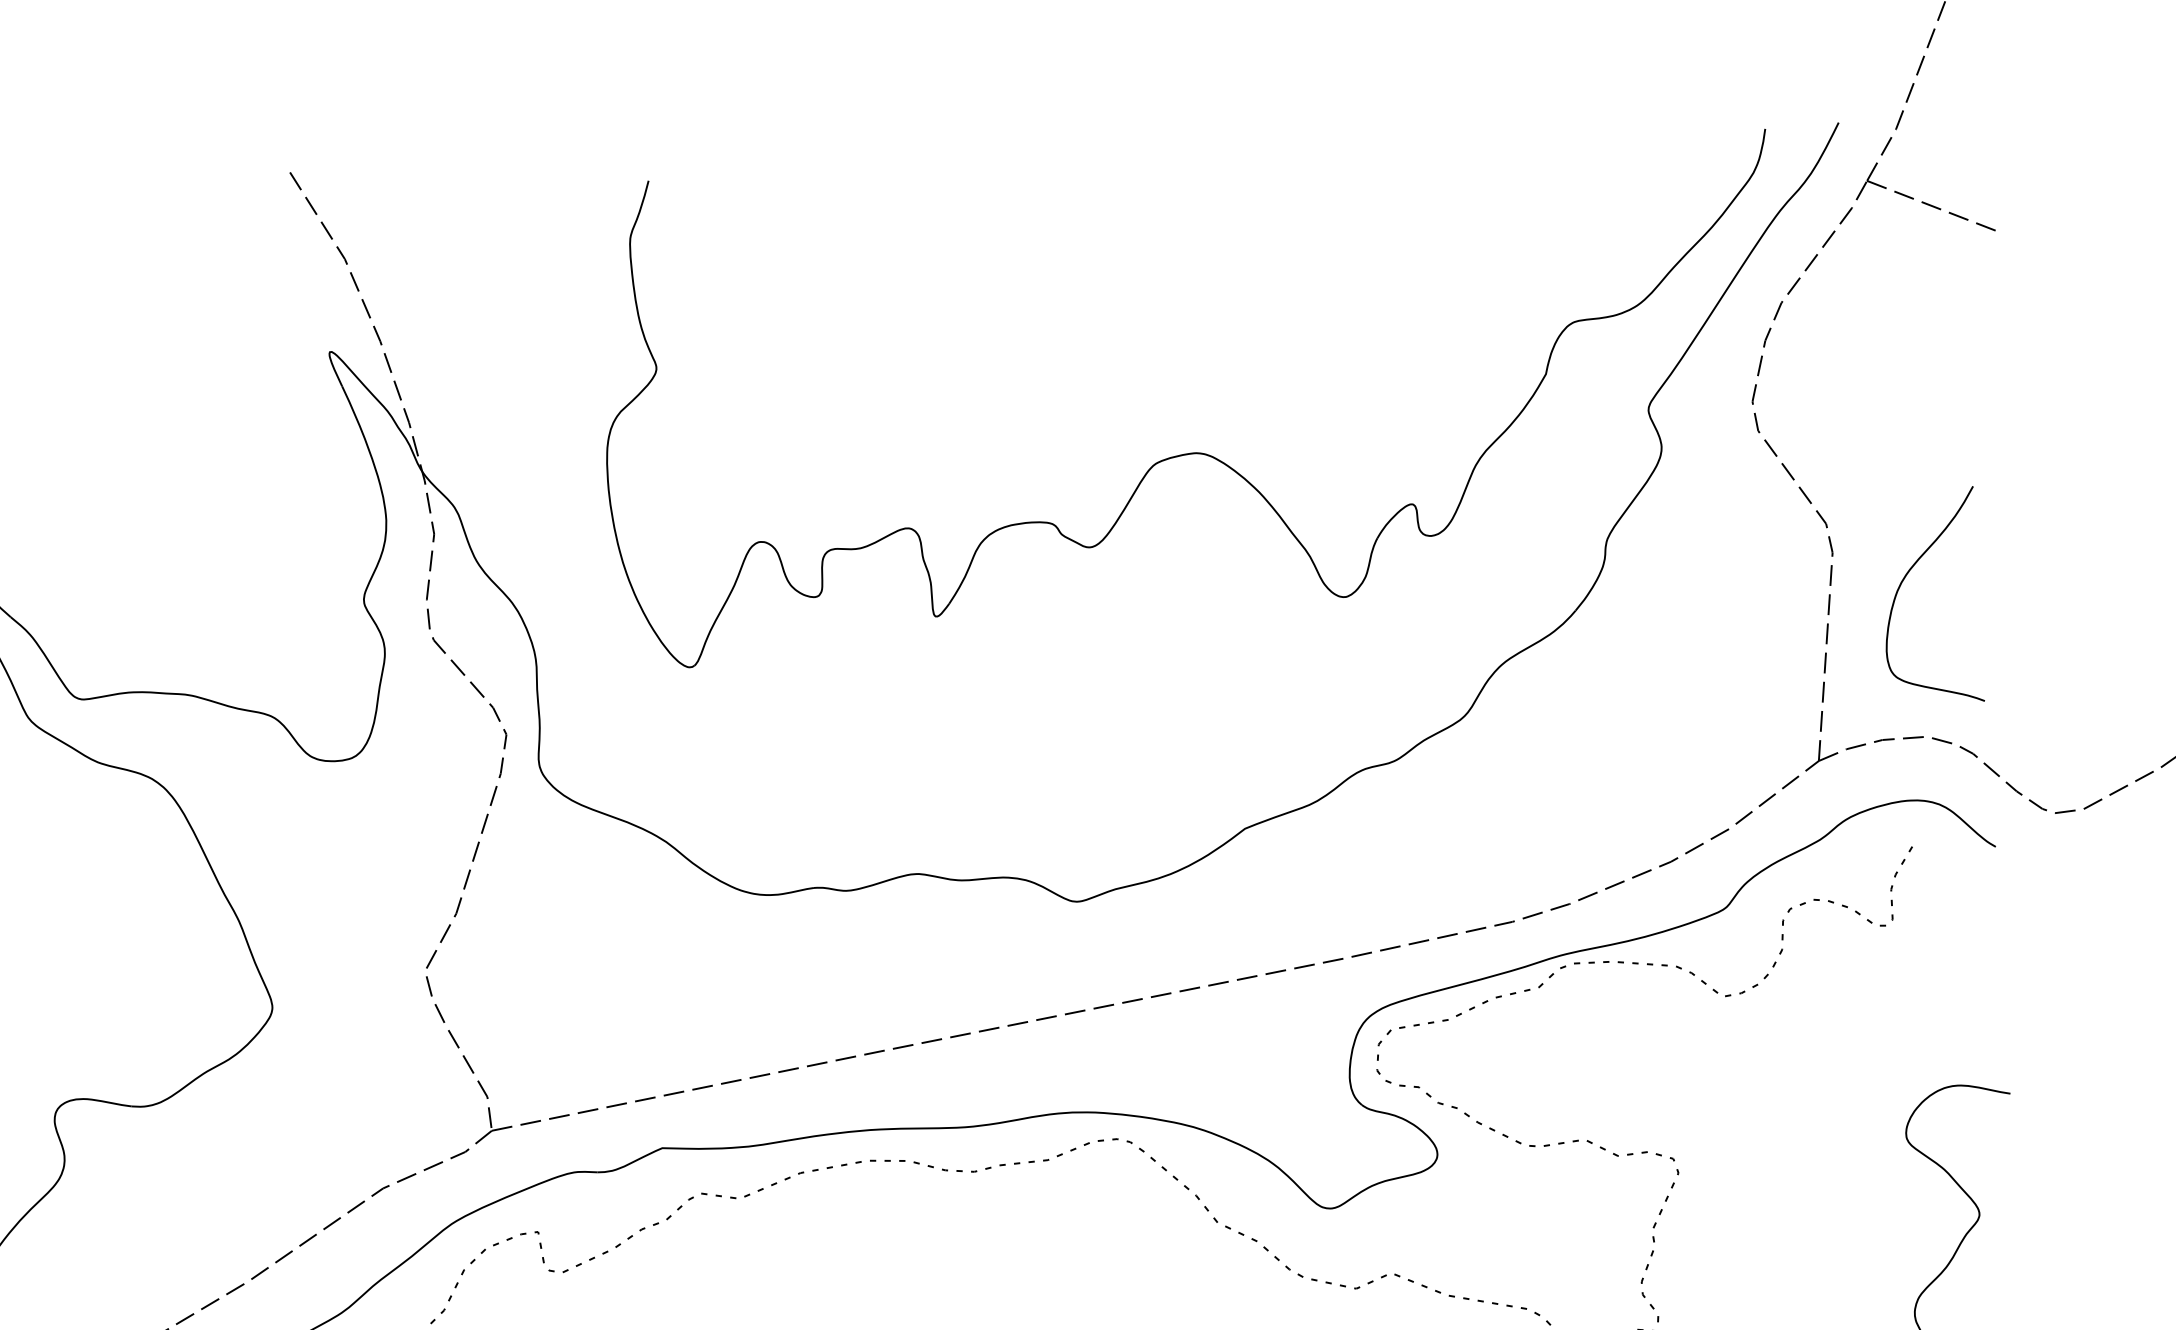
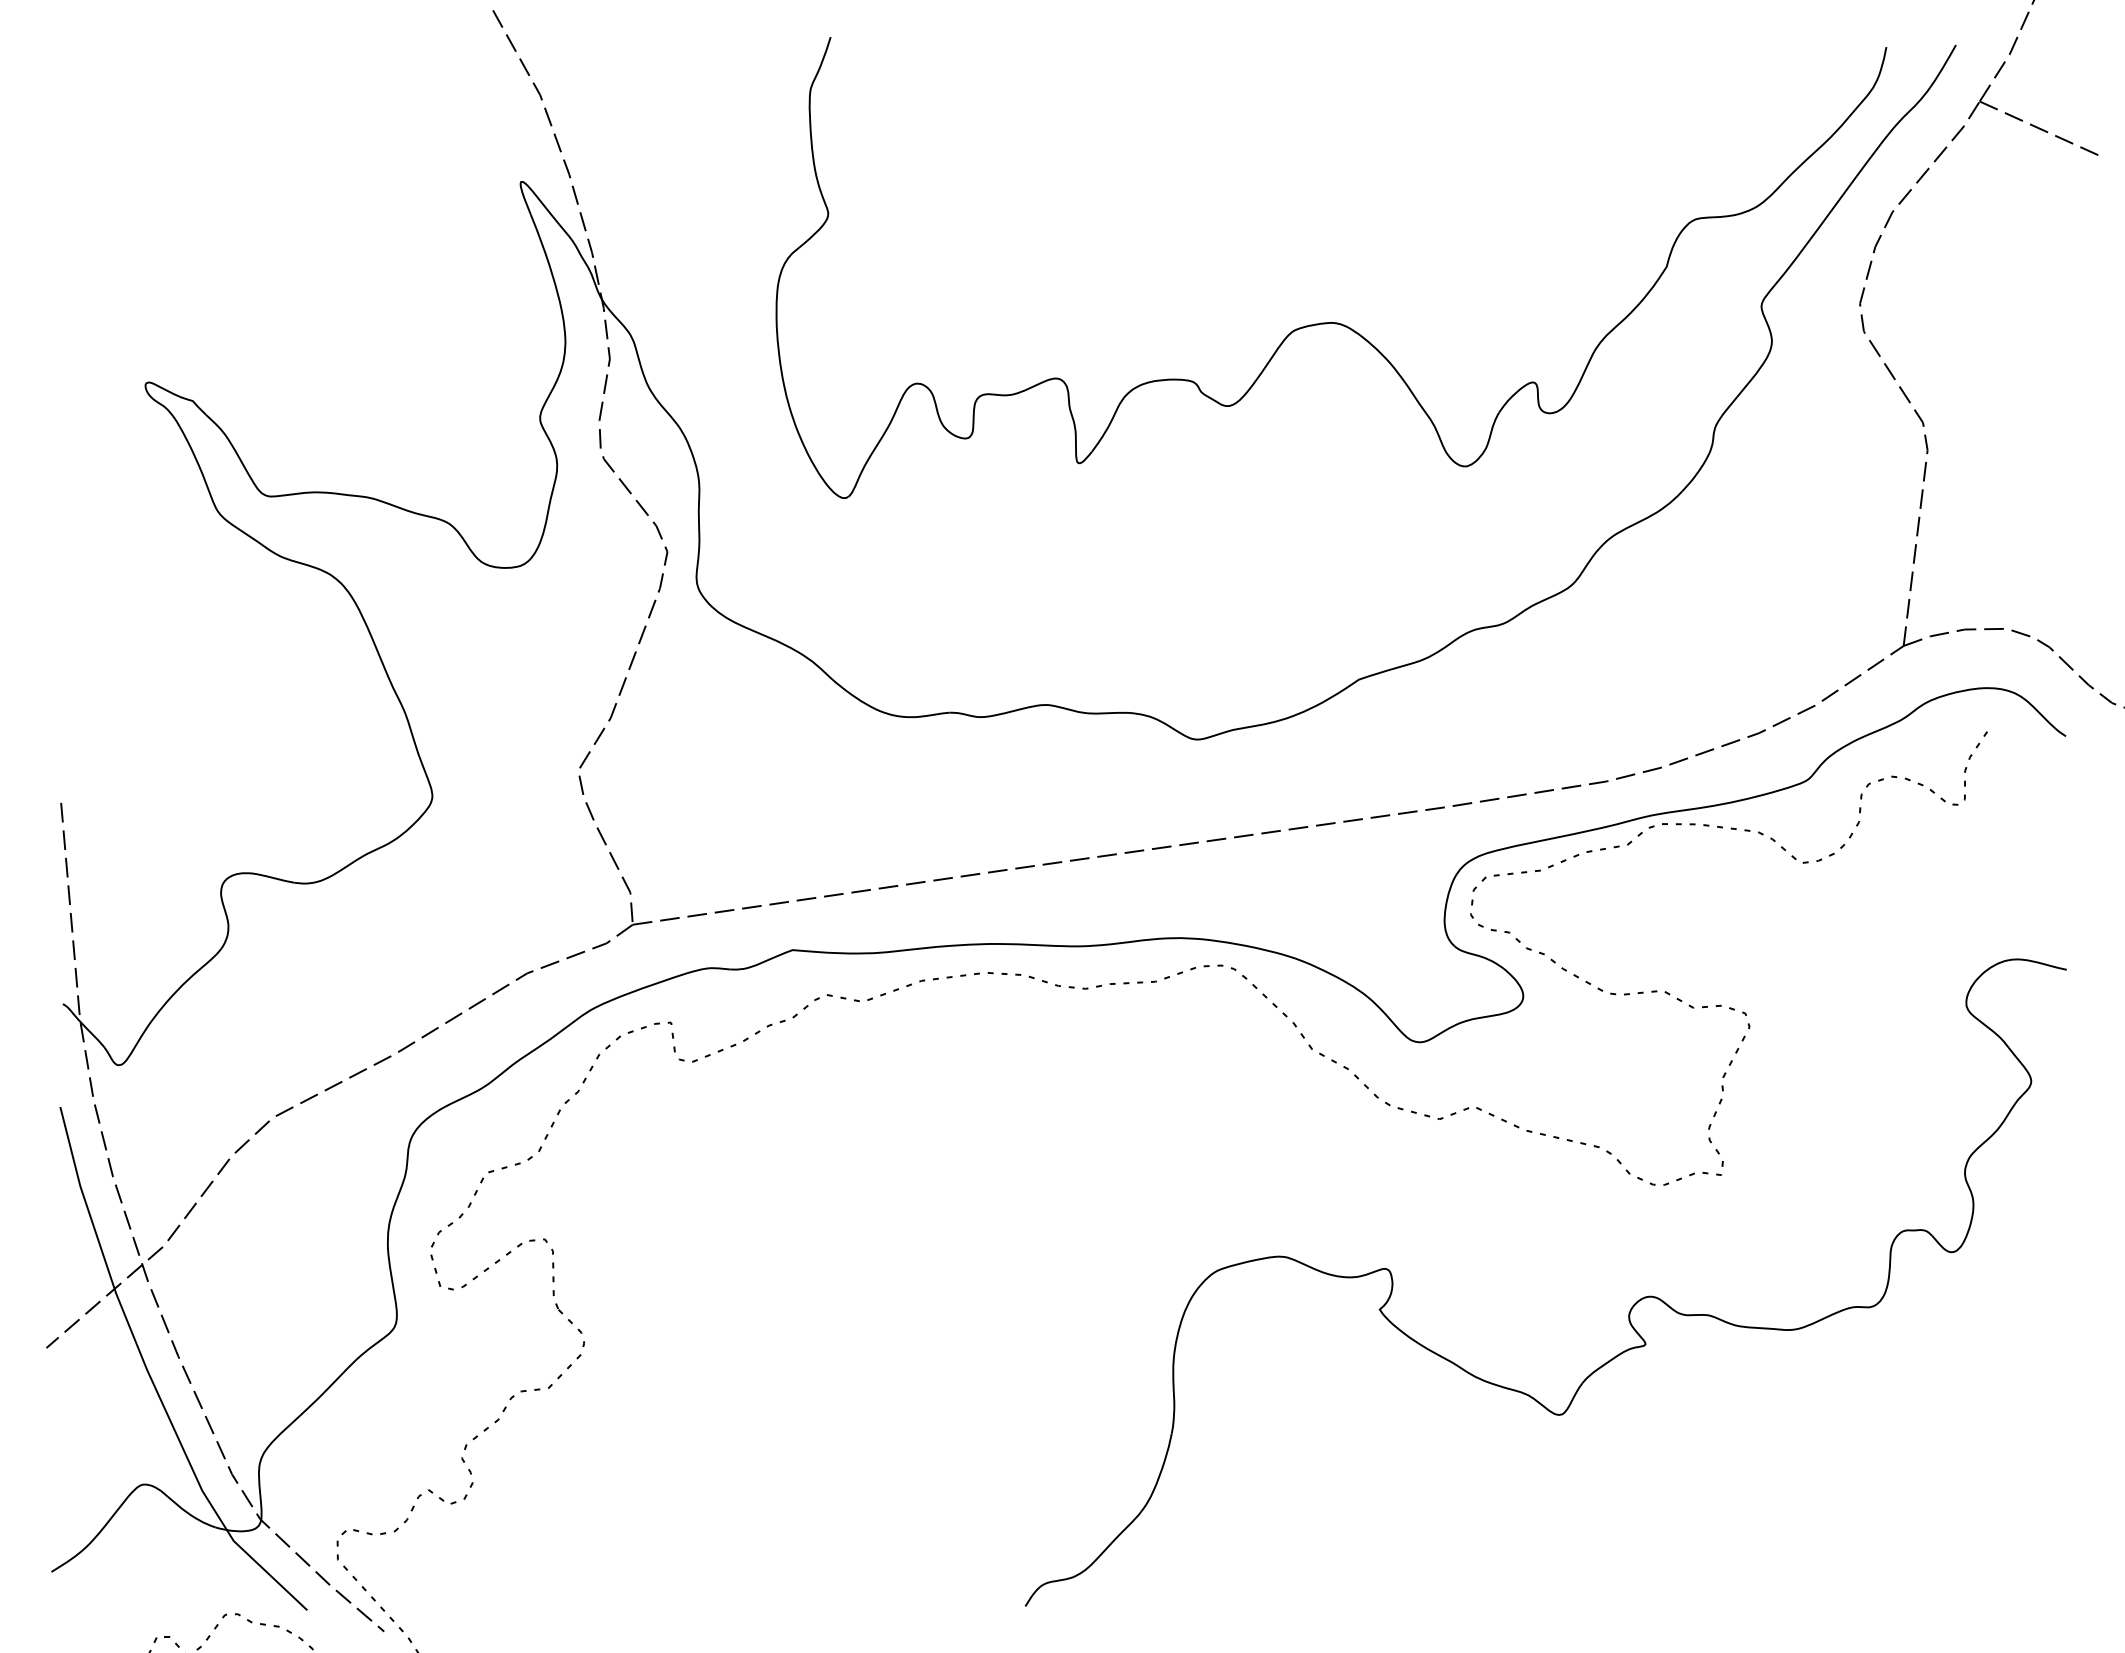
curve: (1904, 580) -> (1993, 480), removed

